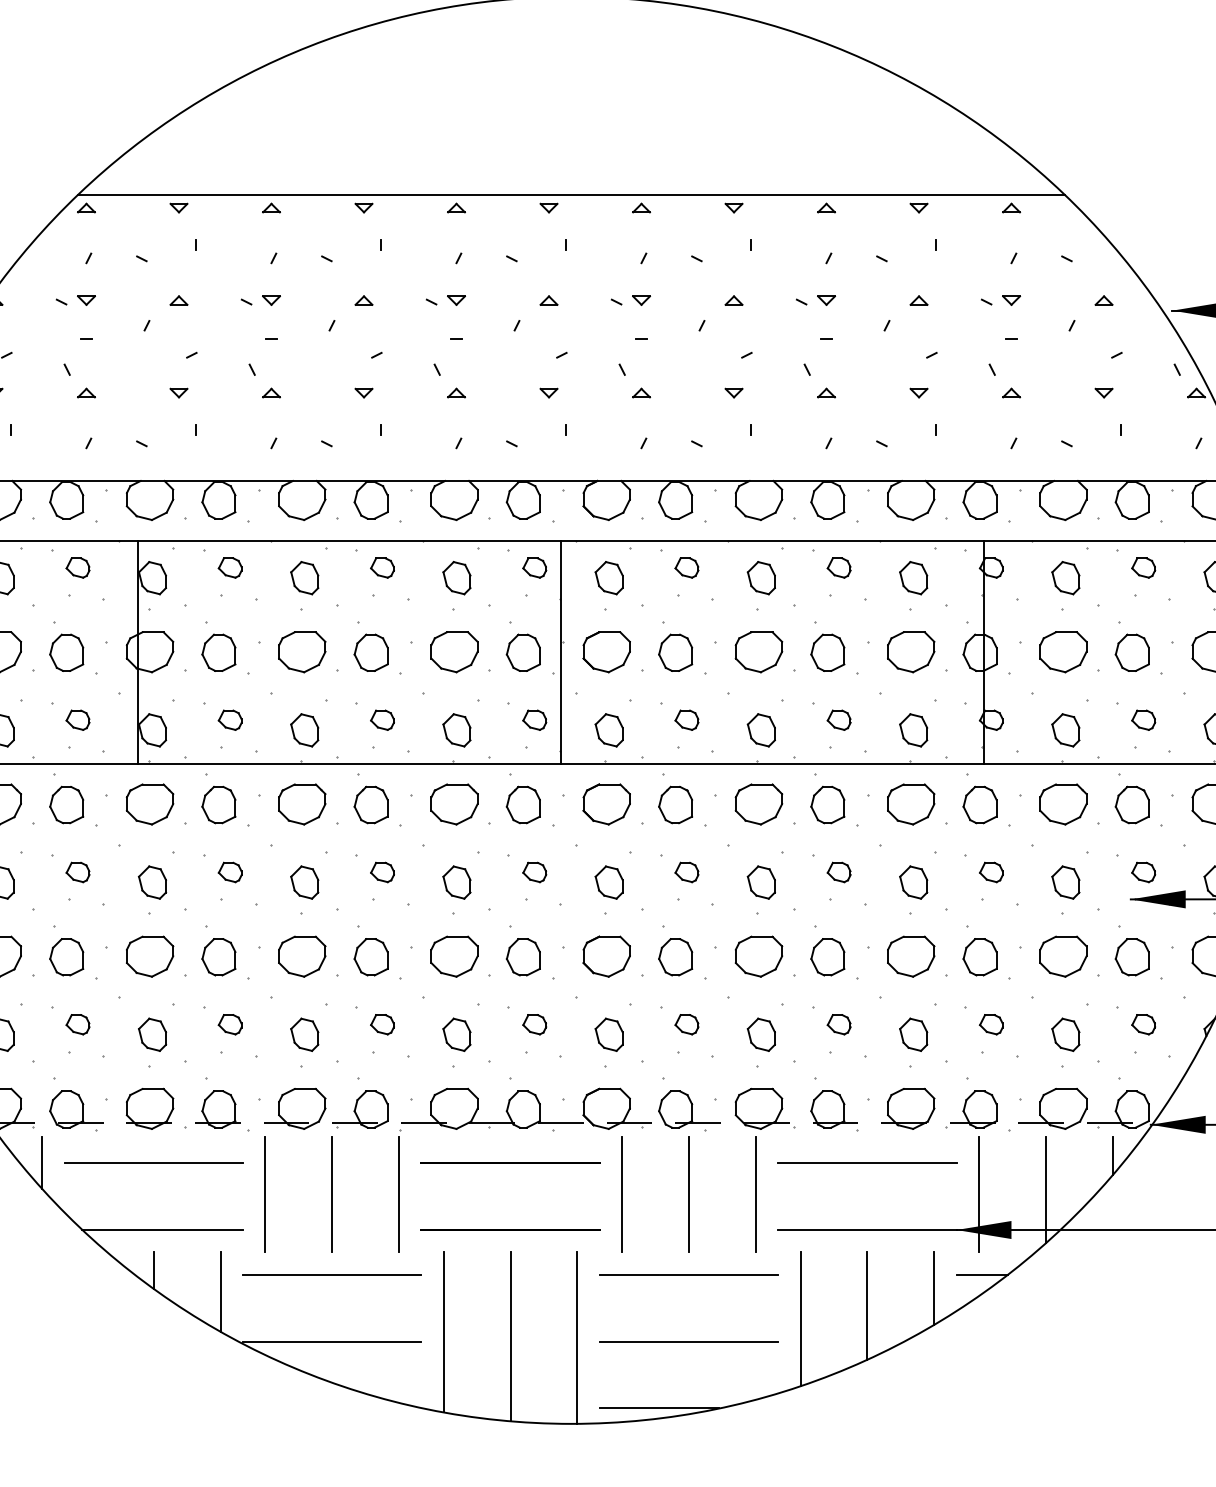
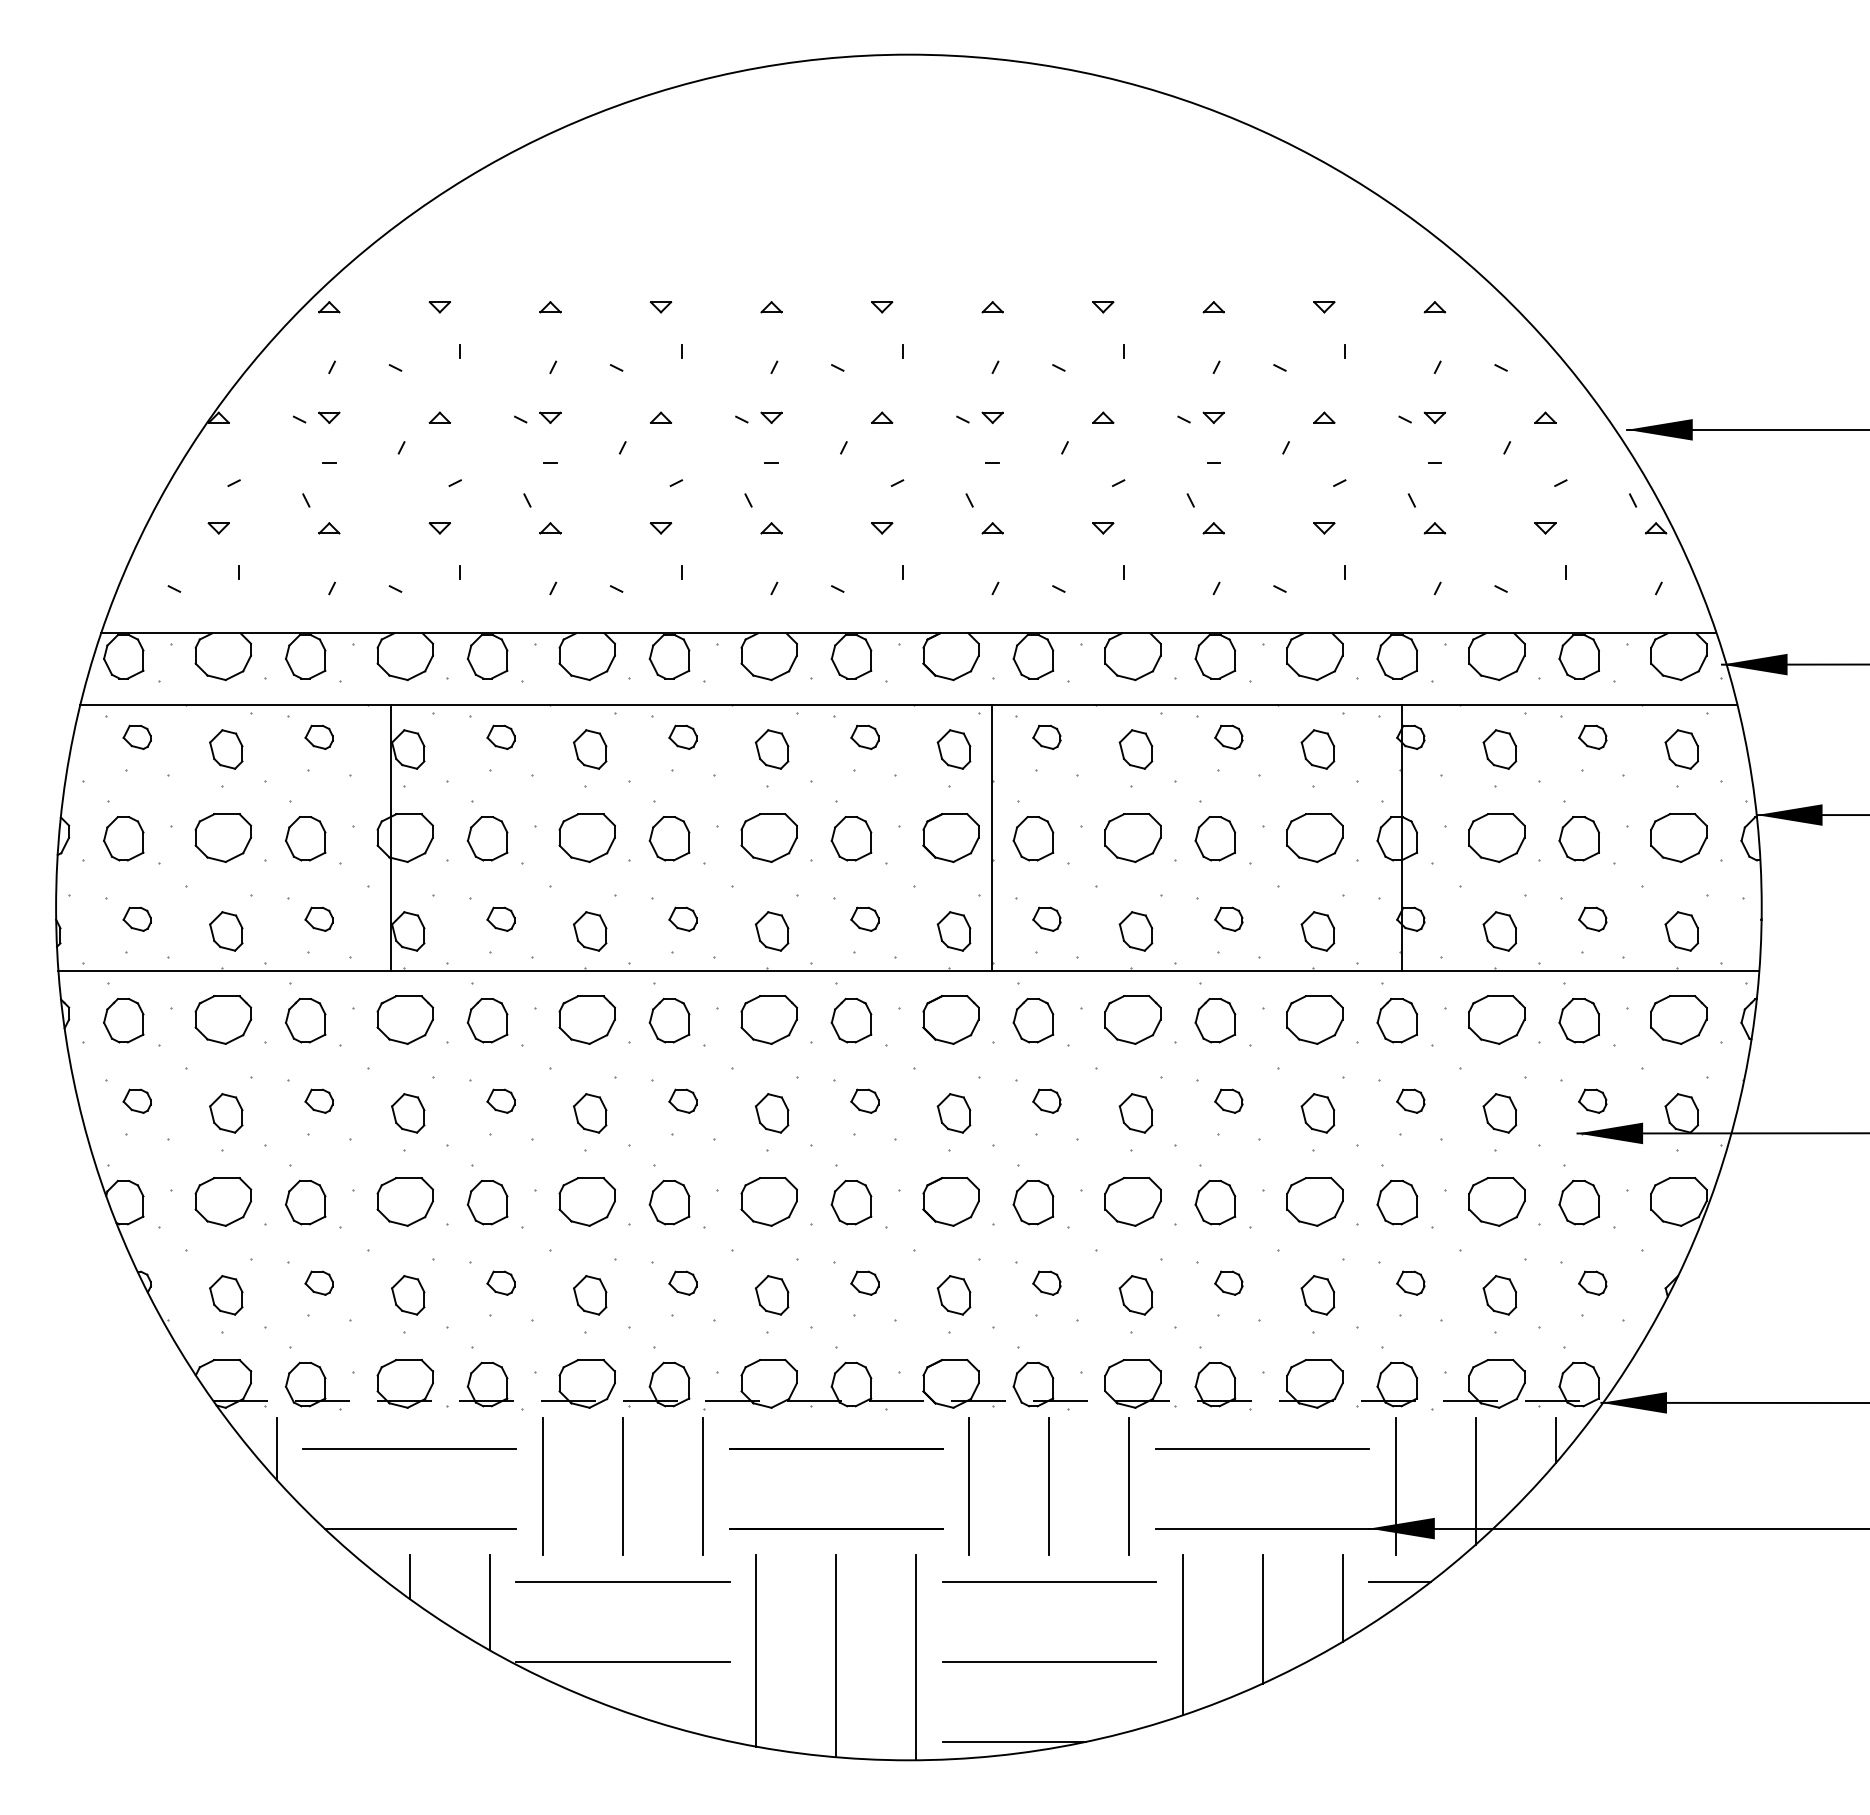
line: (571, 194) -> (908, 291), removed
line: (561, 652) -> (991, 838), moved

